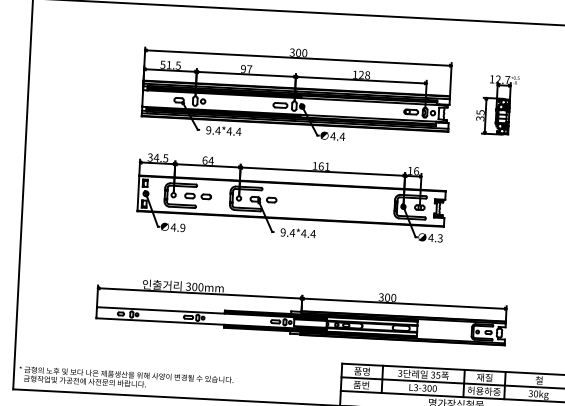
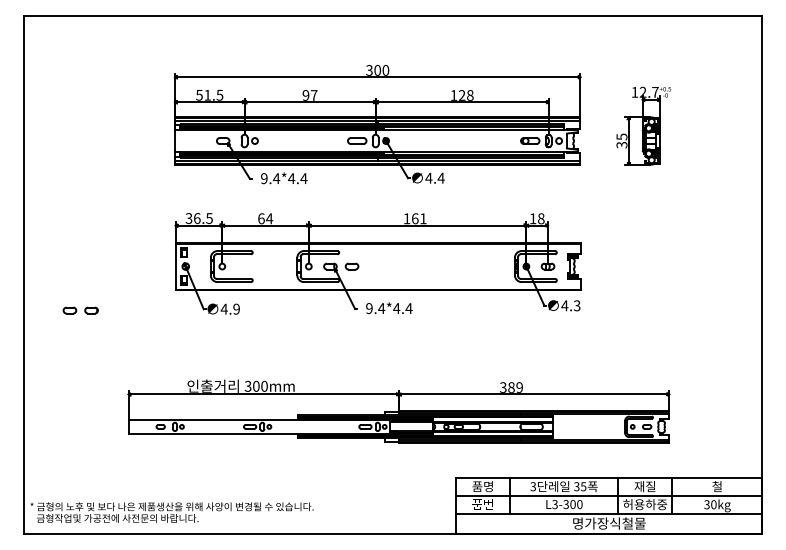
text: (155, 157) -> (196, 218), 34.5 -> 36.5
text: (416, 171) -> (541, 218), 16 -> 18
part: (197, 196) -> (80, 310), moved
text: (390, 297) -> (515, 387), 300 -> 389

